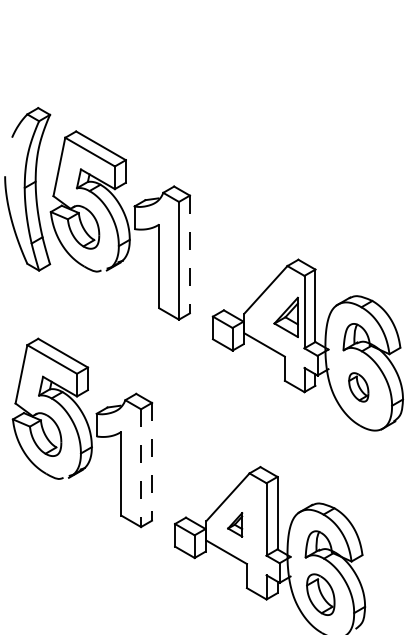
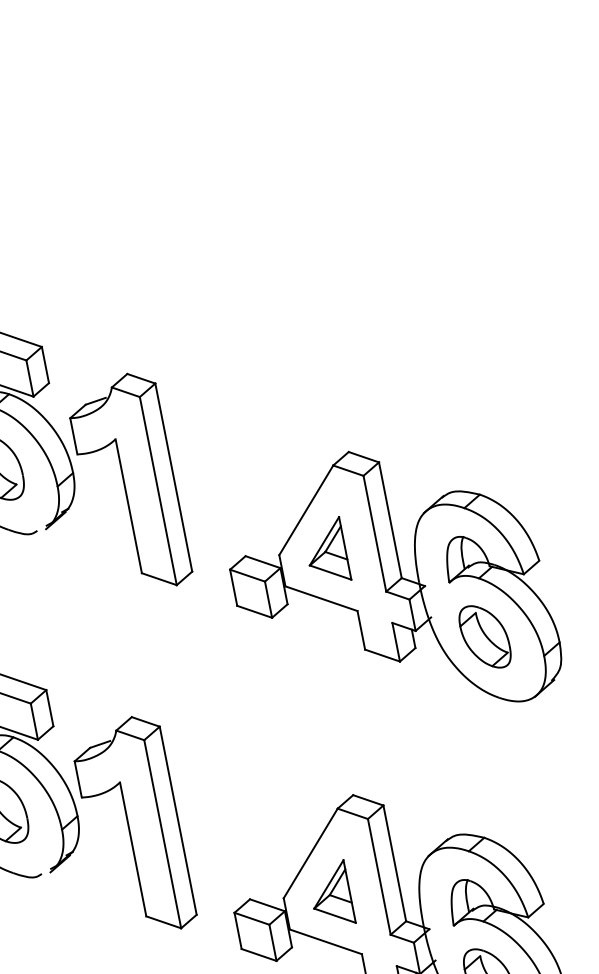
line: (189, 254) -> (173, 477), dashed -> solid
part: (285, 316) -> (325, 550), moved
part: (358, 387) -> (484, 637), size x1.43
line: (152, 461) -> (178, 820), dashed -> solid
line: (141, 468) -> (163, 834), dashed -> solid
part: (234, 524) -> (329, 894), size x1.67

